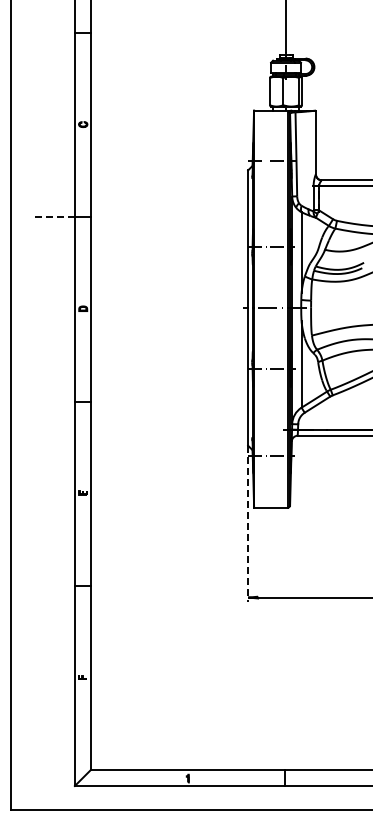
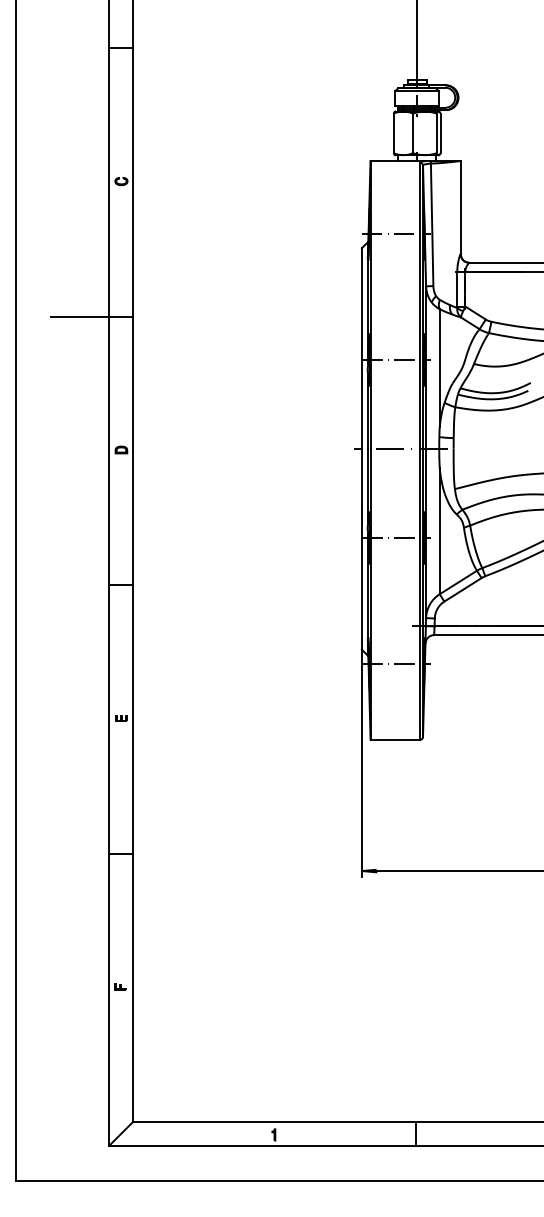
line: (54, 217) -> (79, 316), dashed -> solid
line: (248, 523) -> (362, 763), dashed -> solid

